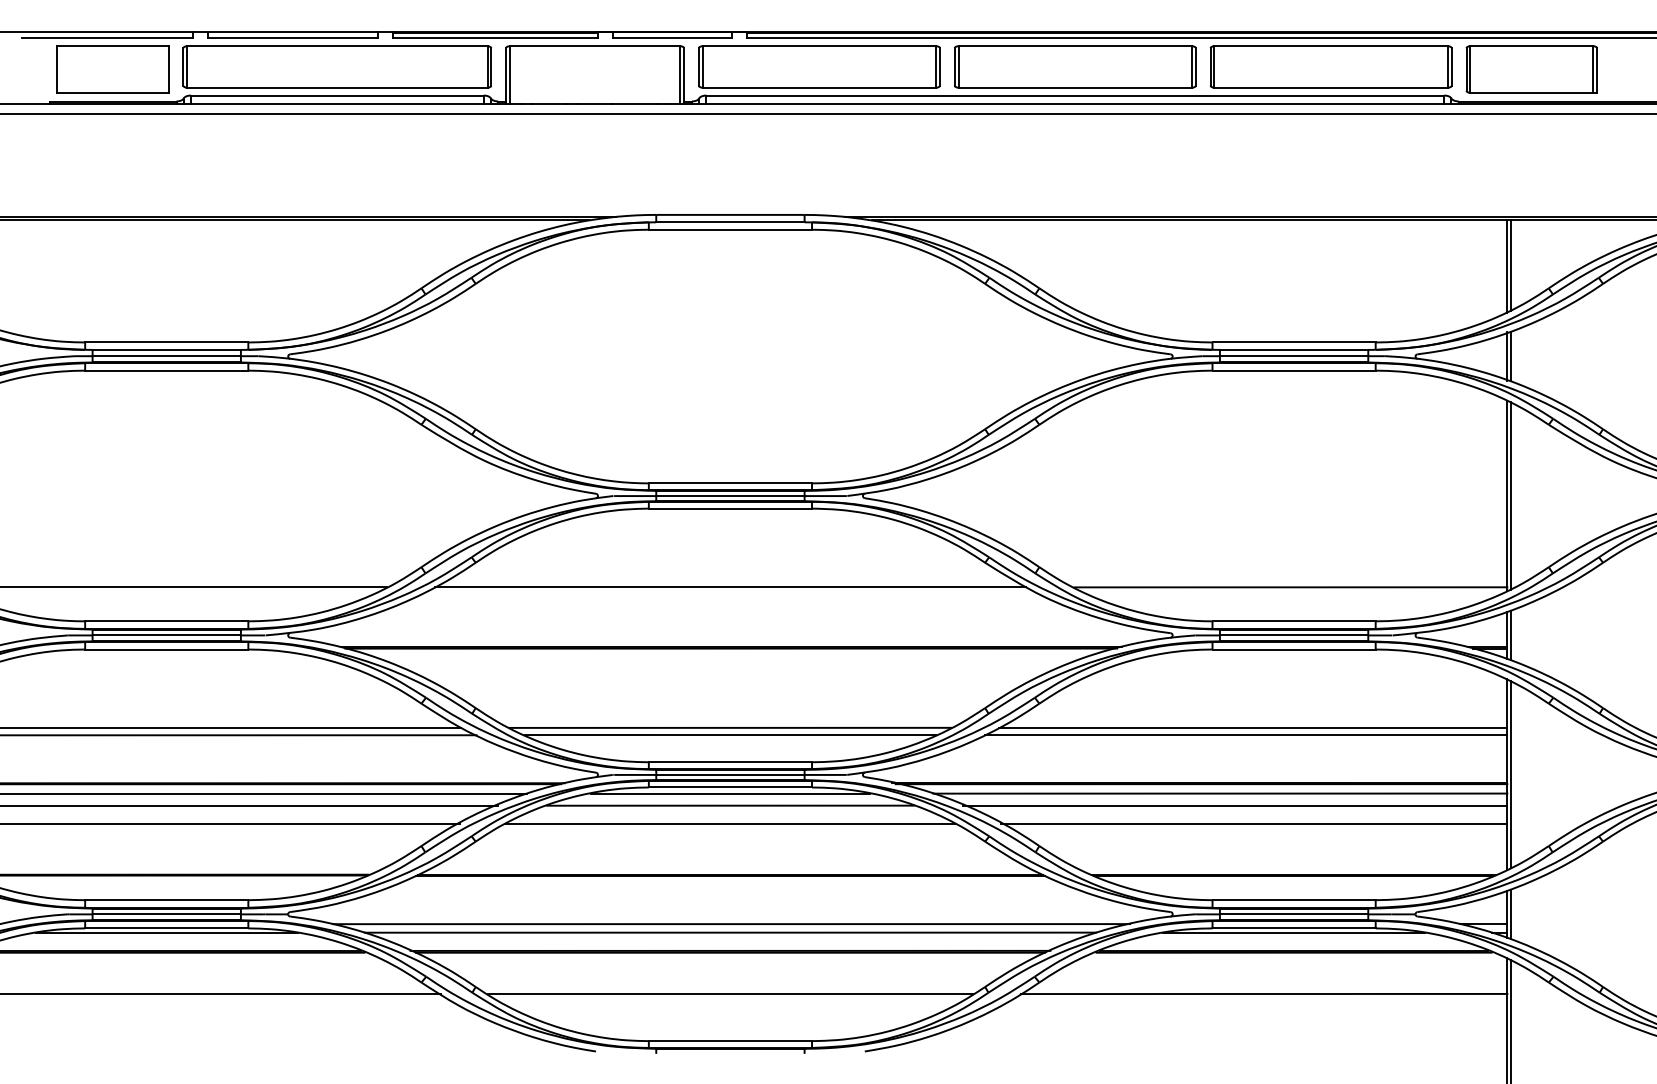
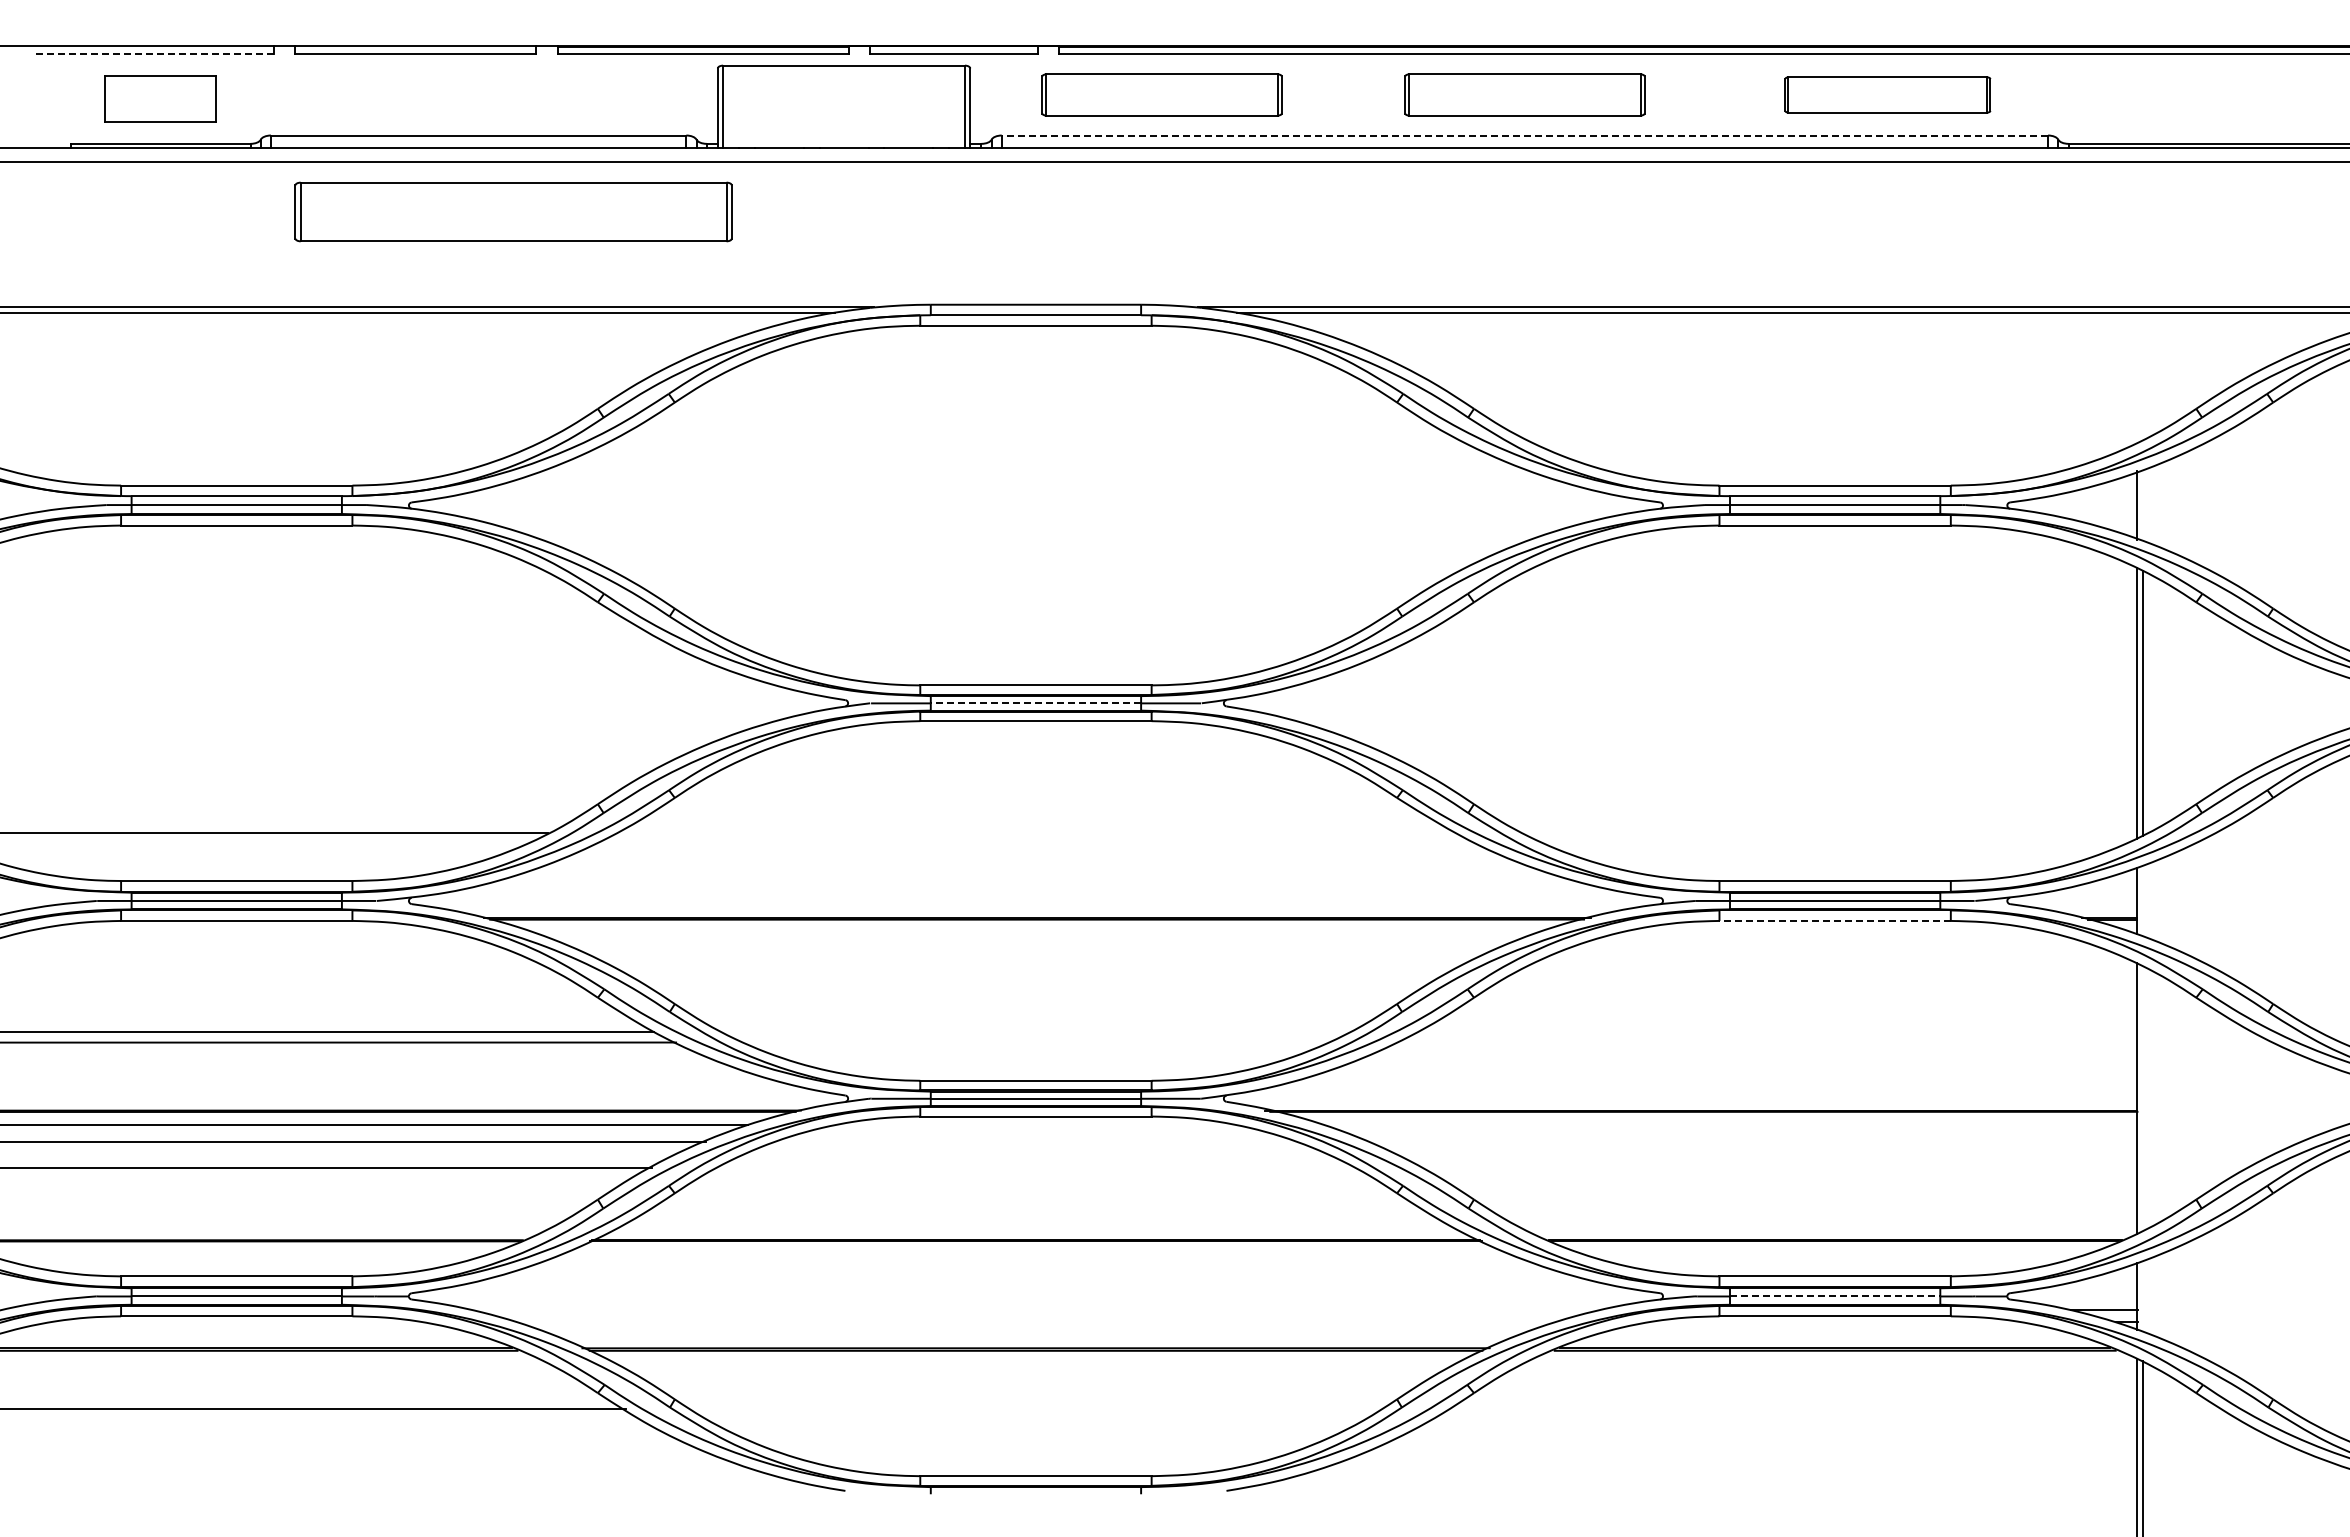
line: (107, 38) -> (152, 54), solid -> dashed
part: (337, 66) -> (513, 211), moved
part: (818, 66) -> (1161, 94), size x0.7
part: (1075, 66) -> (1524, 94), size x0.7
part: (1331, 66) -> (1887, 94), size x0.6
part: (112, 69) -> (160, 98), size x0.7
part: (1531, 69) -> (2171, 98), removed
line: (1075, 95) -> (1524, 135), solid -> dashed
line: (1510, 265) -> (2142, 376), removed
line: (1507, 266) -> (2137, 377), removed
line: (1510, 356) -> (2142, 505), removed
line: (730, 496) -> (1035, 703), solid -> dashed
line: (730, 587) -> (1035, 832), removed
line: (1290, 587) -> (1830, 832), removed
line: (1510, 635) -> (2142, 900), removed
line: (1294, 649) -> (1835, 920), solid -> dashed
line: (730, 728) -> (1035, 1032), removed
line: (1253, 728) -> (1777, 1032), removed
line: (730, 735) -> (1035, 1042), removed
line: (1246, 735) -> (1767, 1042), removed
line: (1510, 774) -> (2142, 1098), removed
line: (730, 793) -> (1035, 1125), removed
line: (1220, 793) -> (1730, 1125), removed
line: (730, 805) -> (1036, 1142), removed
line: (1235, 805) -> (1751, 1142), removed
line: (730, 823) -> (1035, 1167), removed
line: (1254, 823) -> (1778, 1167), removed
line: (1294, 914) -> (1835, 1296), solid -> dashed
line: (1510, 914) -> (2142, 1296), removed
line: (731, 924) -> (1037, 1310), removed
line: (166, 932) -> (236, 1322), removed
line: (730, 932) -> (1035, 1322), removed
line: (1293, 932) -> (1834, 1322), removed
line: (730, 994) -> (1036, 1409), removed
line: (1264, 994) -> (1792, 1409), removed

